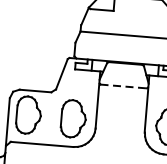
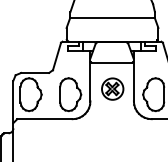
line: (124, 86) -> (112, 62), dashed -> solid
part: (121, 115) -> (112, 88), added

